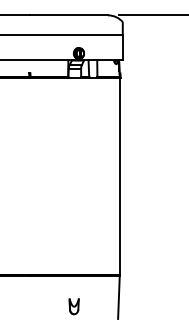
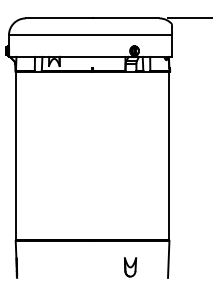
part: (74, 306) -> (130, 267), size x1.43

